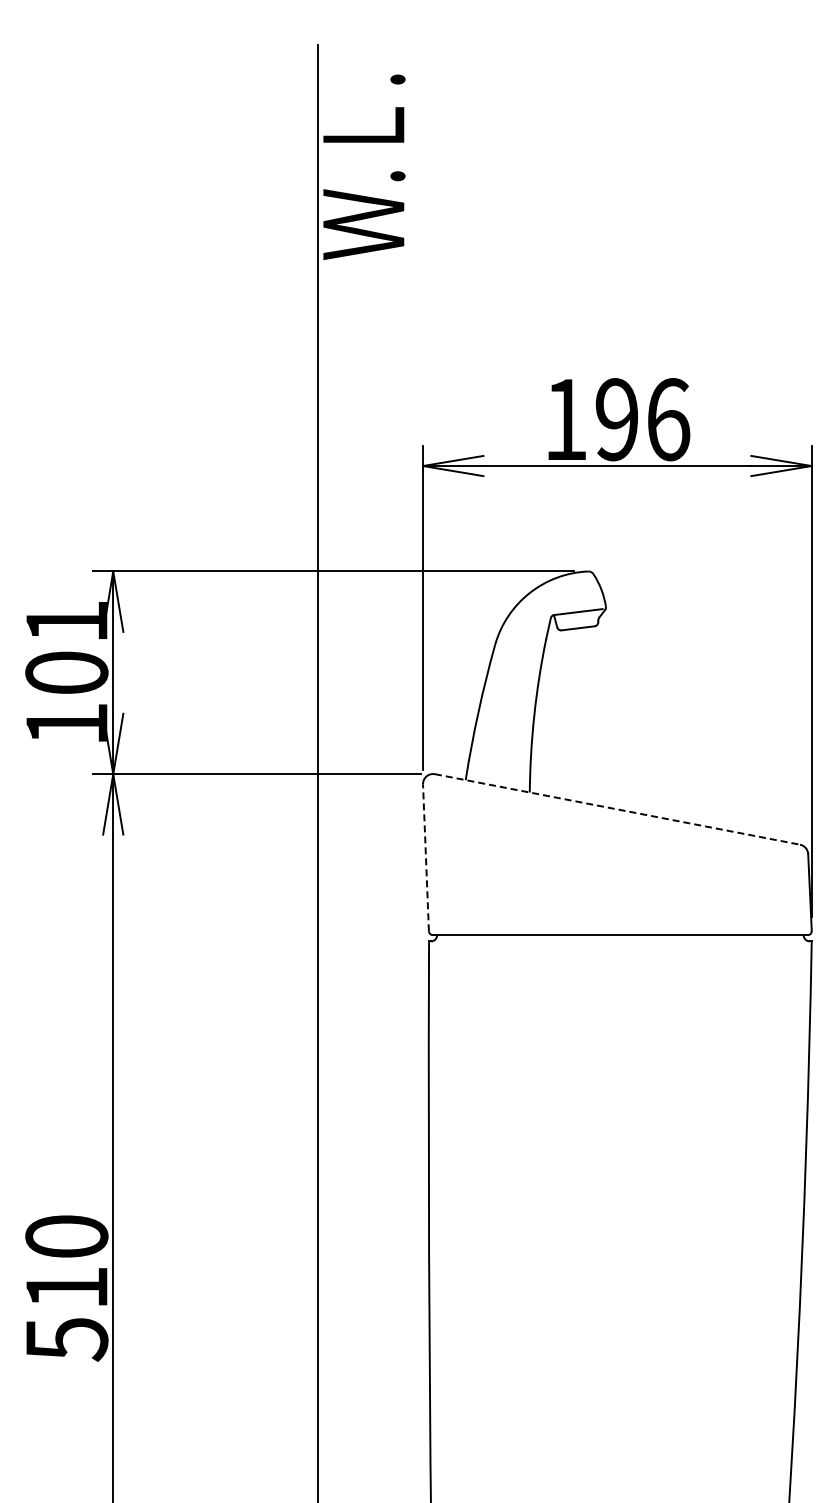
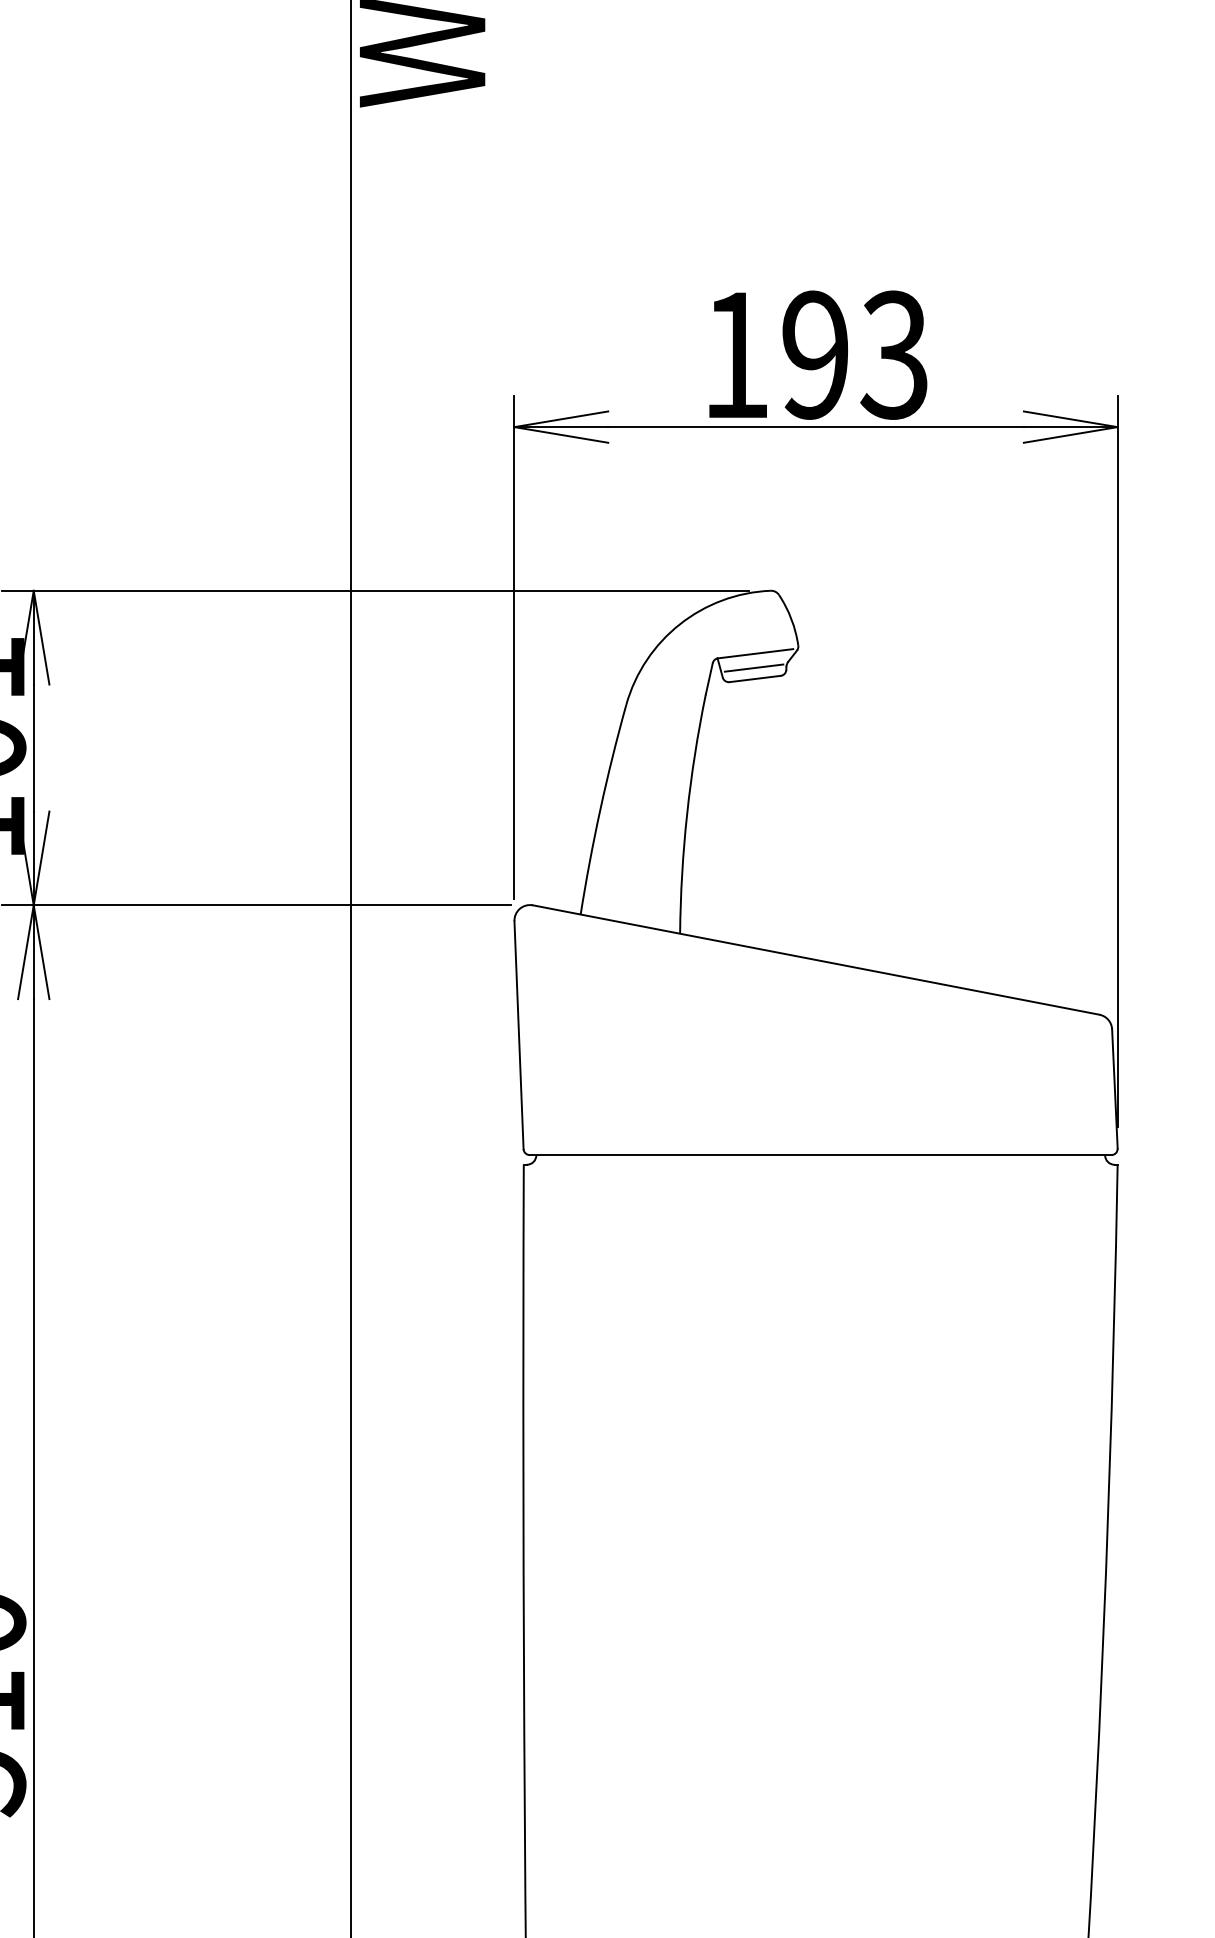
text: (667, 419) -> (893, 354), 196 -> 193
line: (577, 621) -> (754, 668), added
line: (617, 809) -> (816, 960), dashed -> solid
line: (425, 857) -> (518, 1034), dashed -> solid

